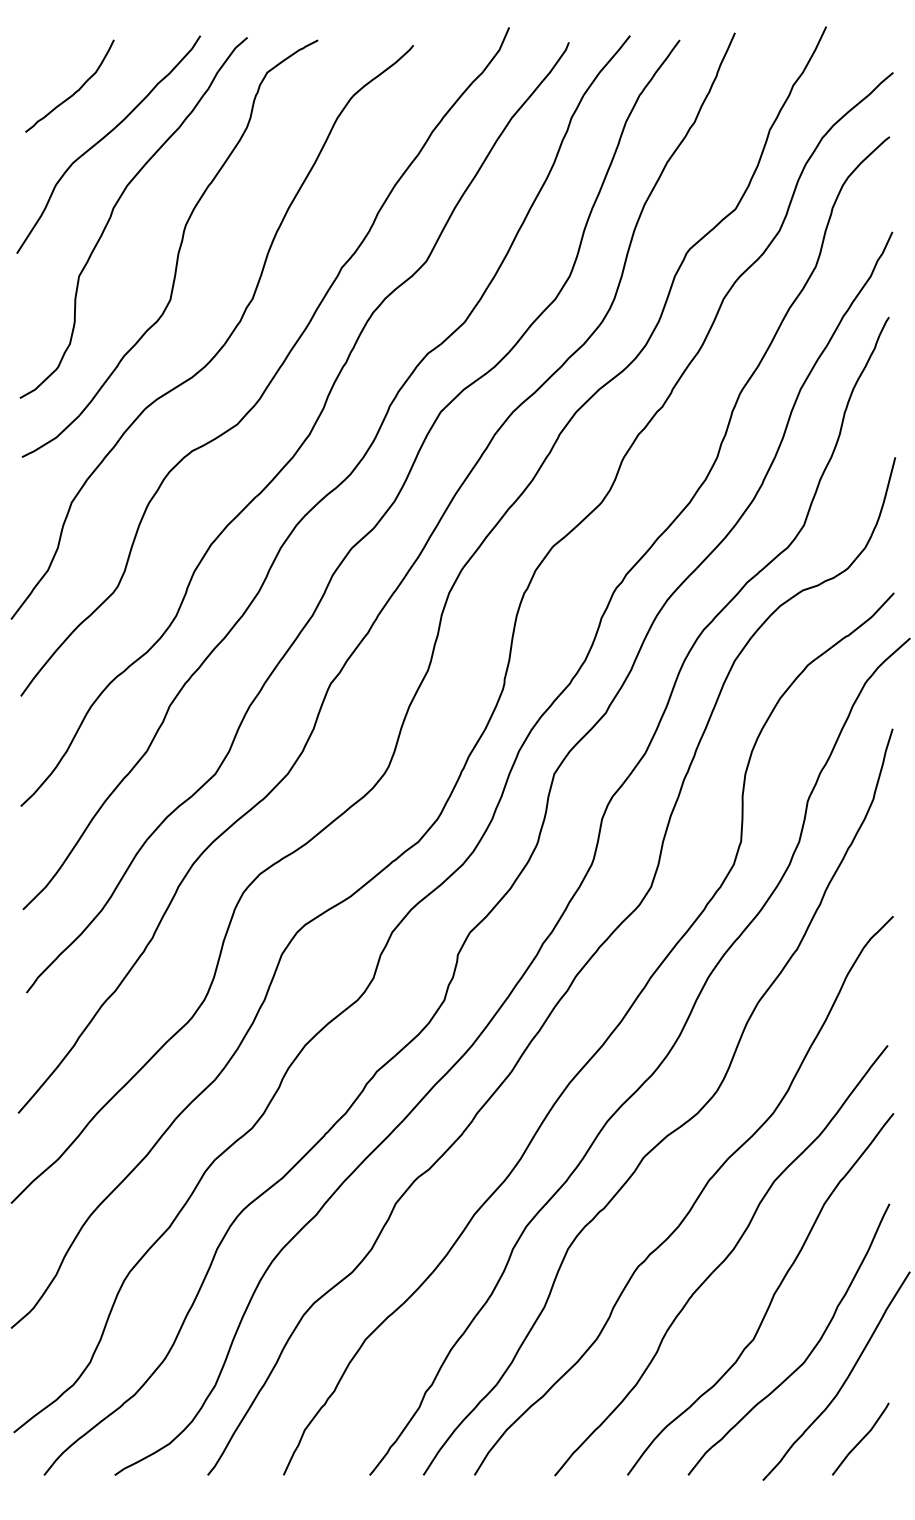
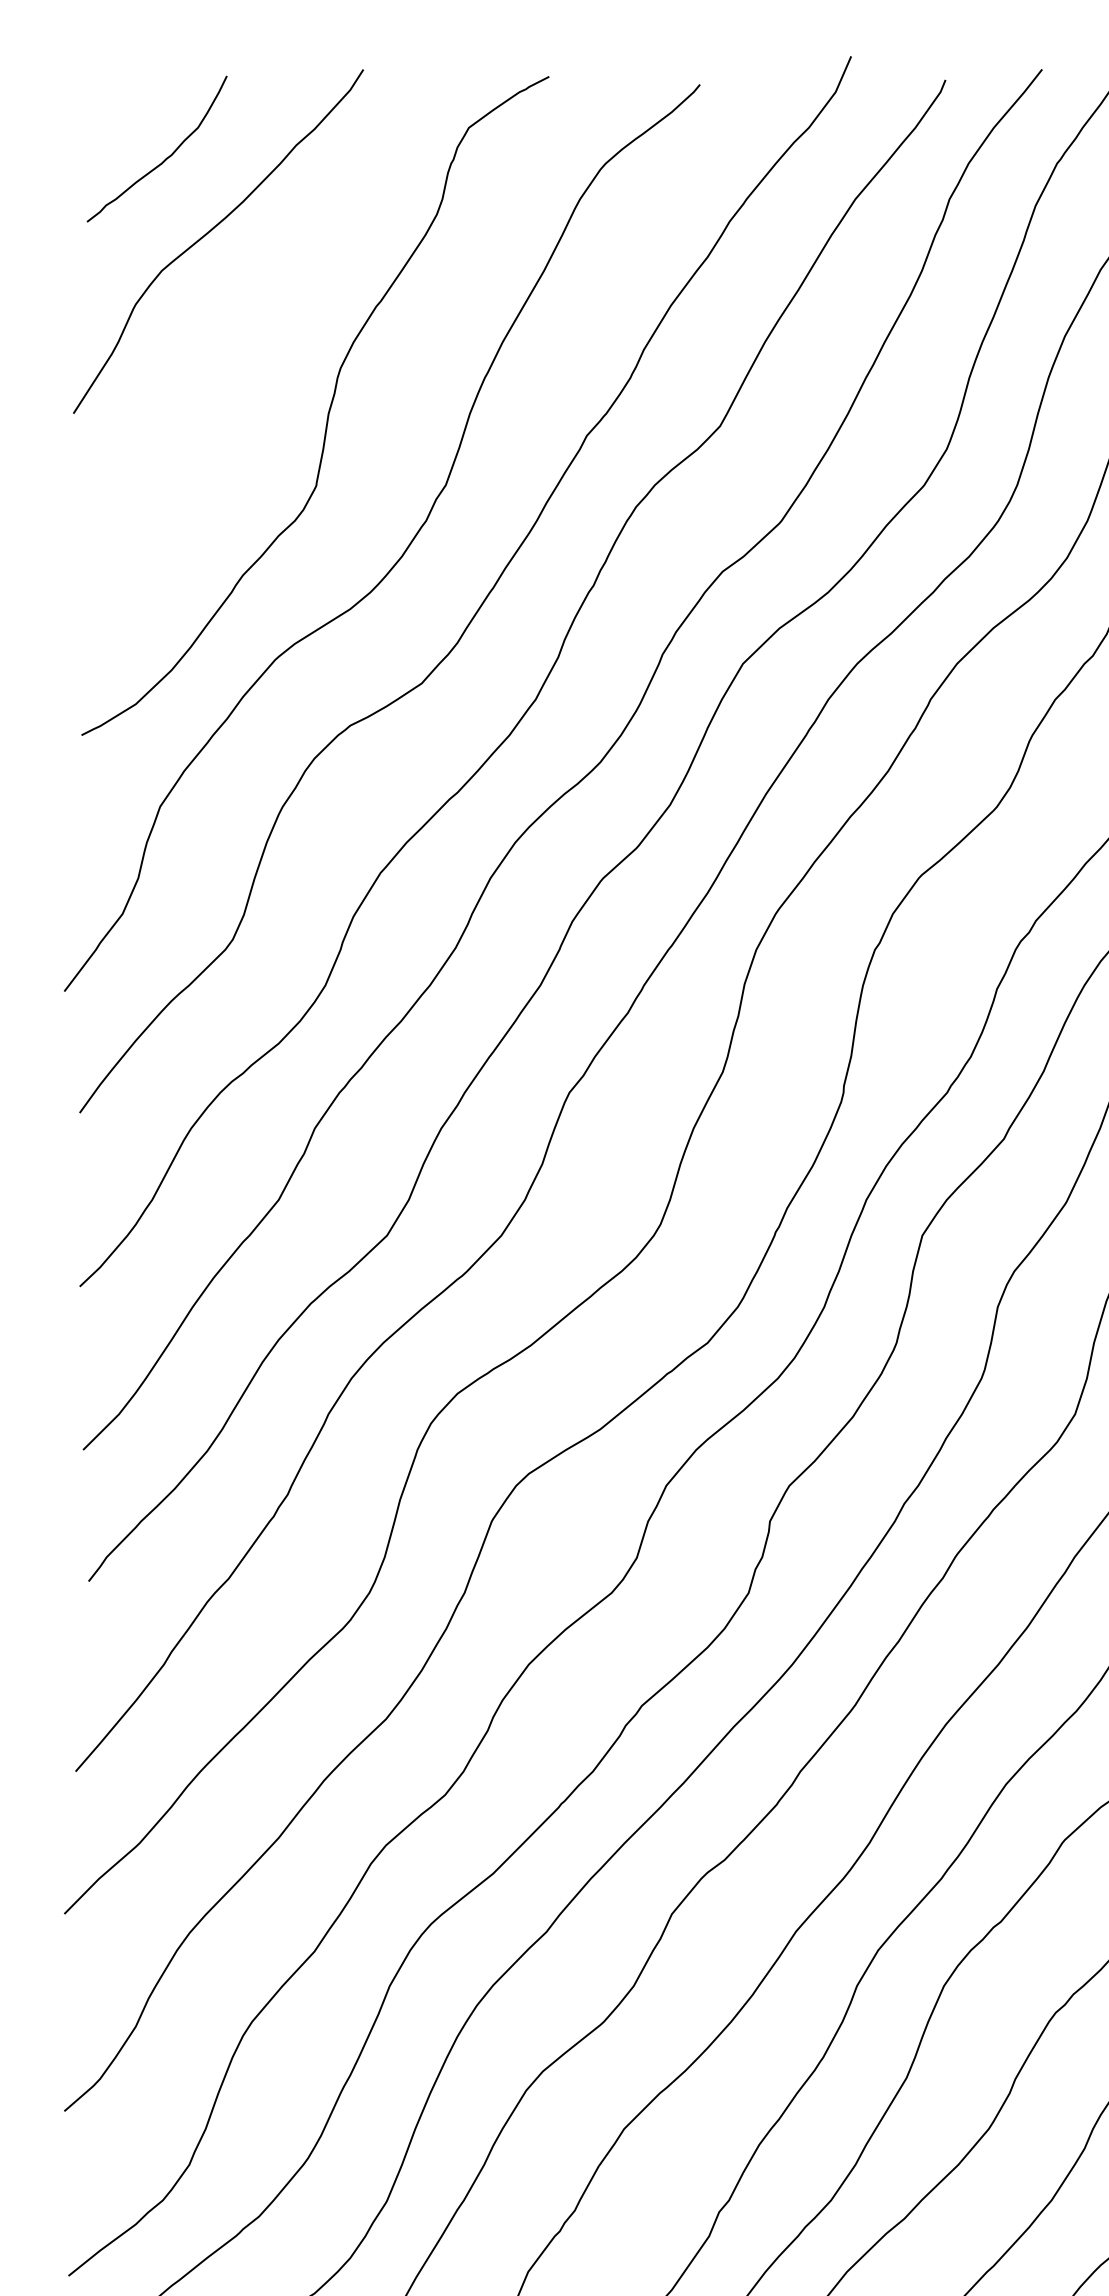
curve: (116, 205) -> (230, 337), removed

